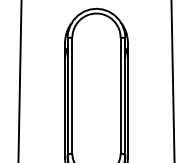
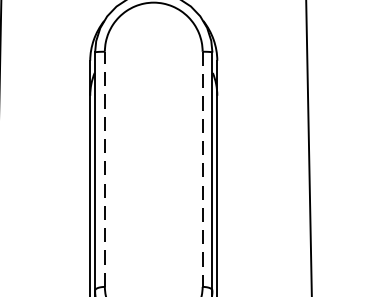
line: (72, 95) -> (105, 168), solid -> dashed
line: (120, 95) -> (202, 168), solid -> dashed

